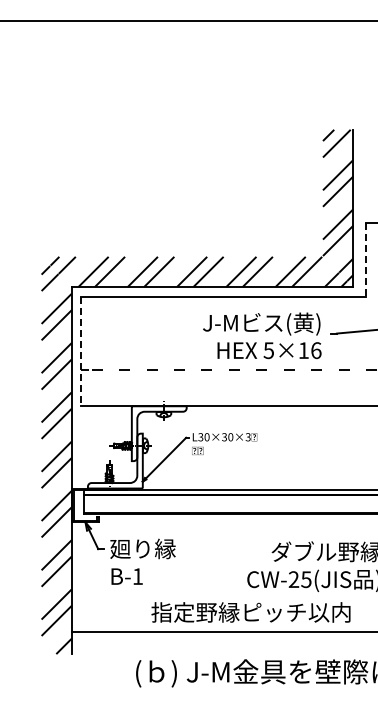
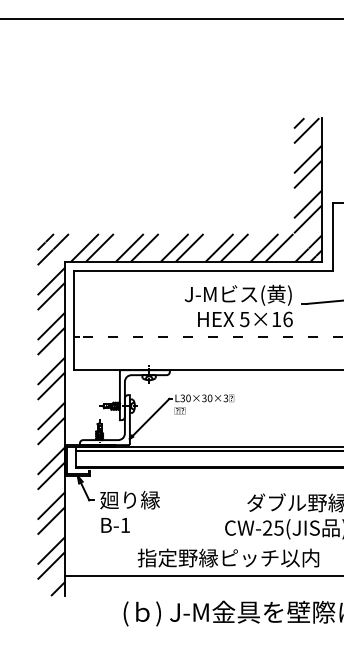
line: (366, 260) -> (333, 237), dashed -> solid
line: (81, 351) -> (74, 320), dashed -> solid

